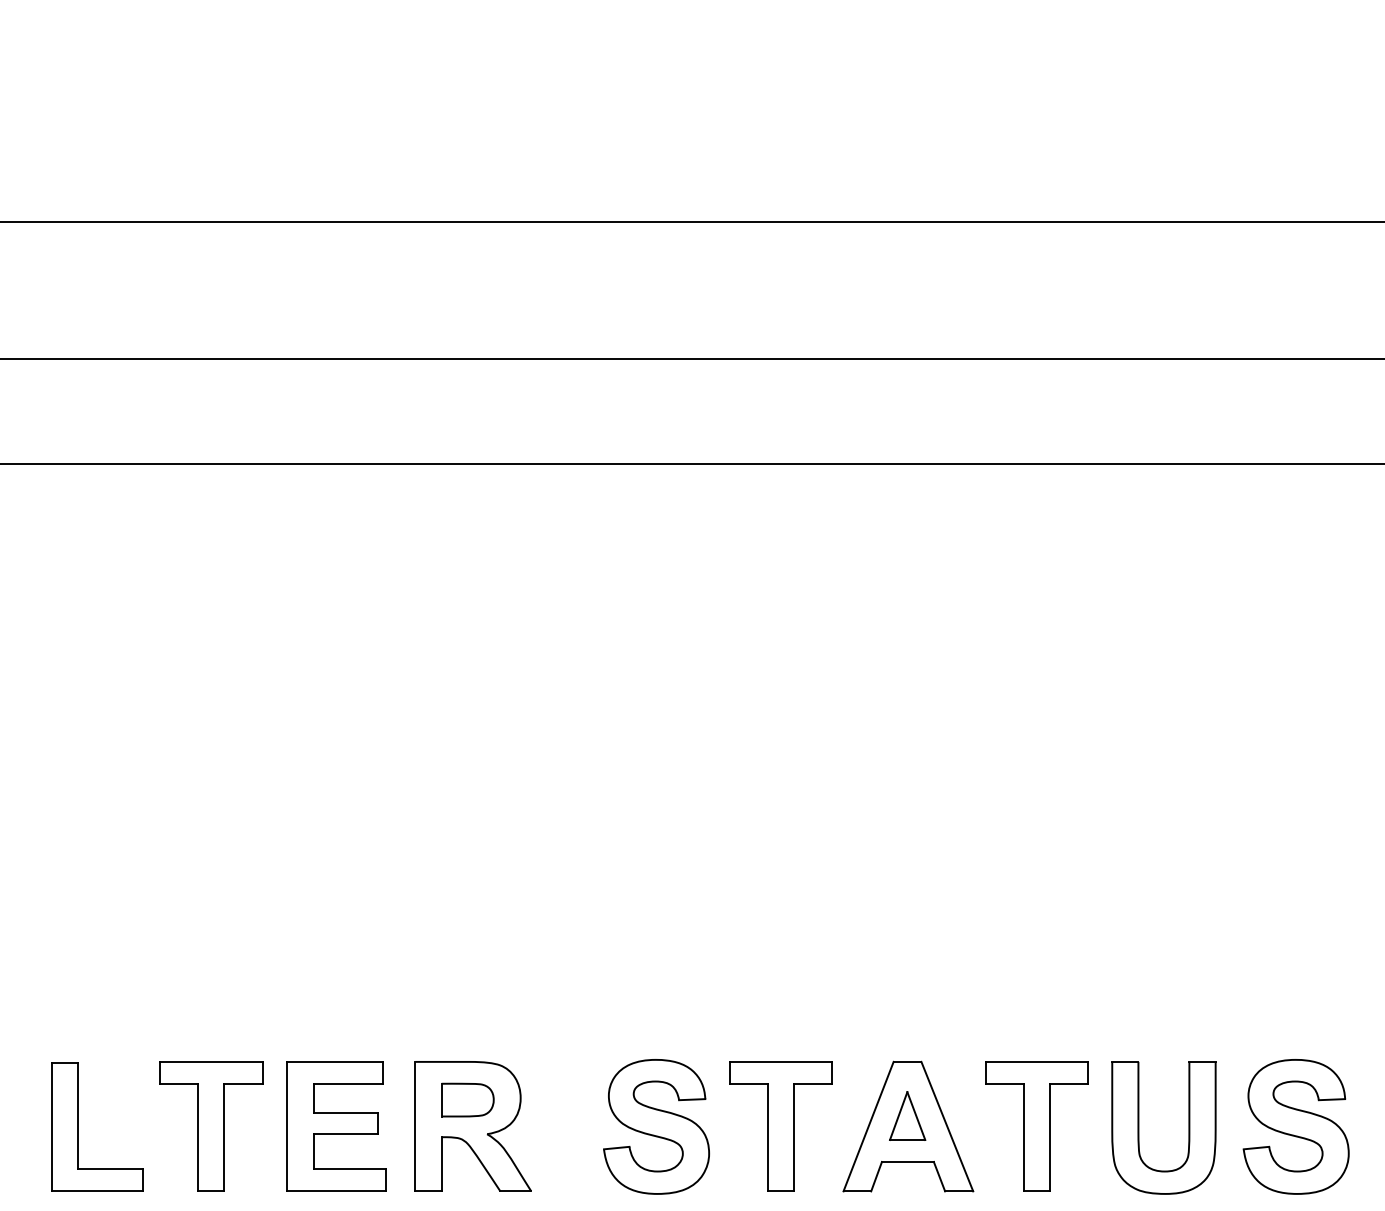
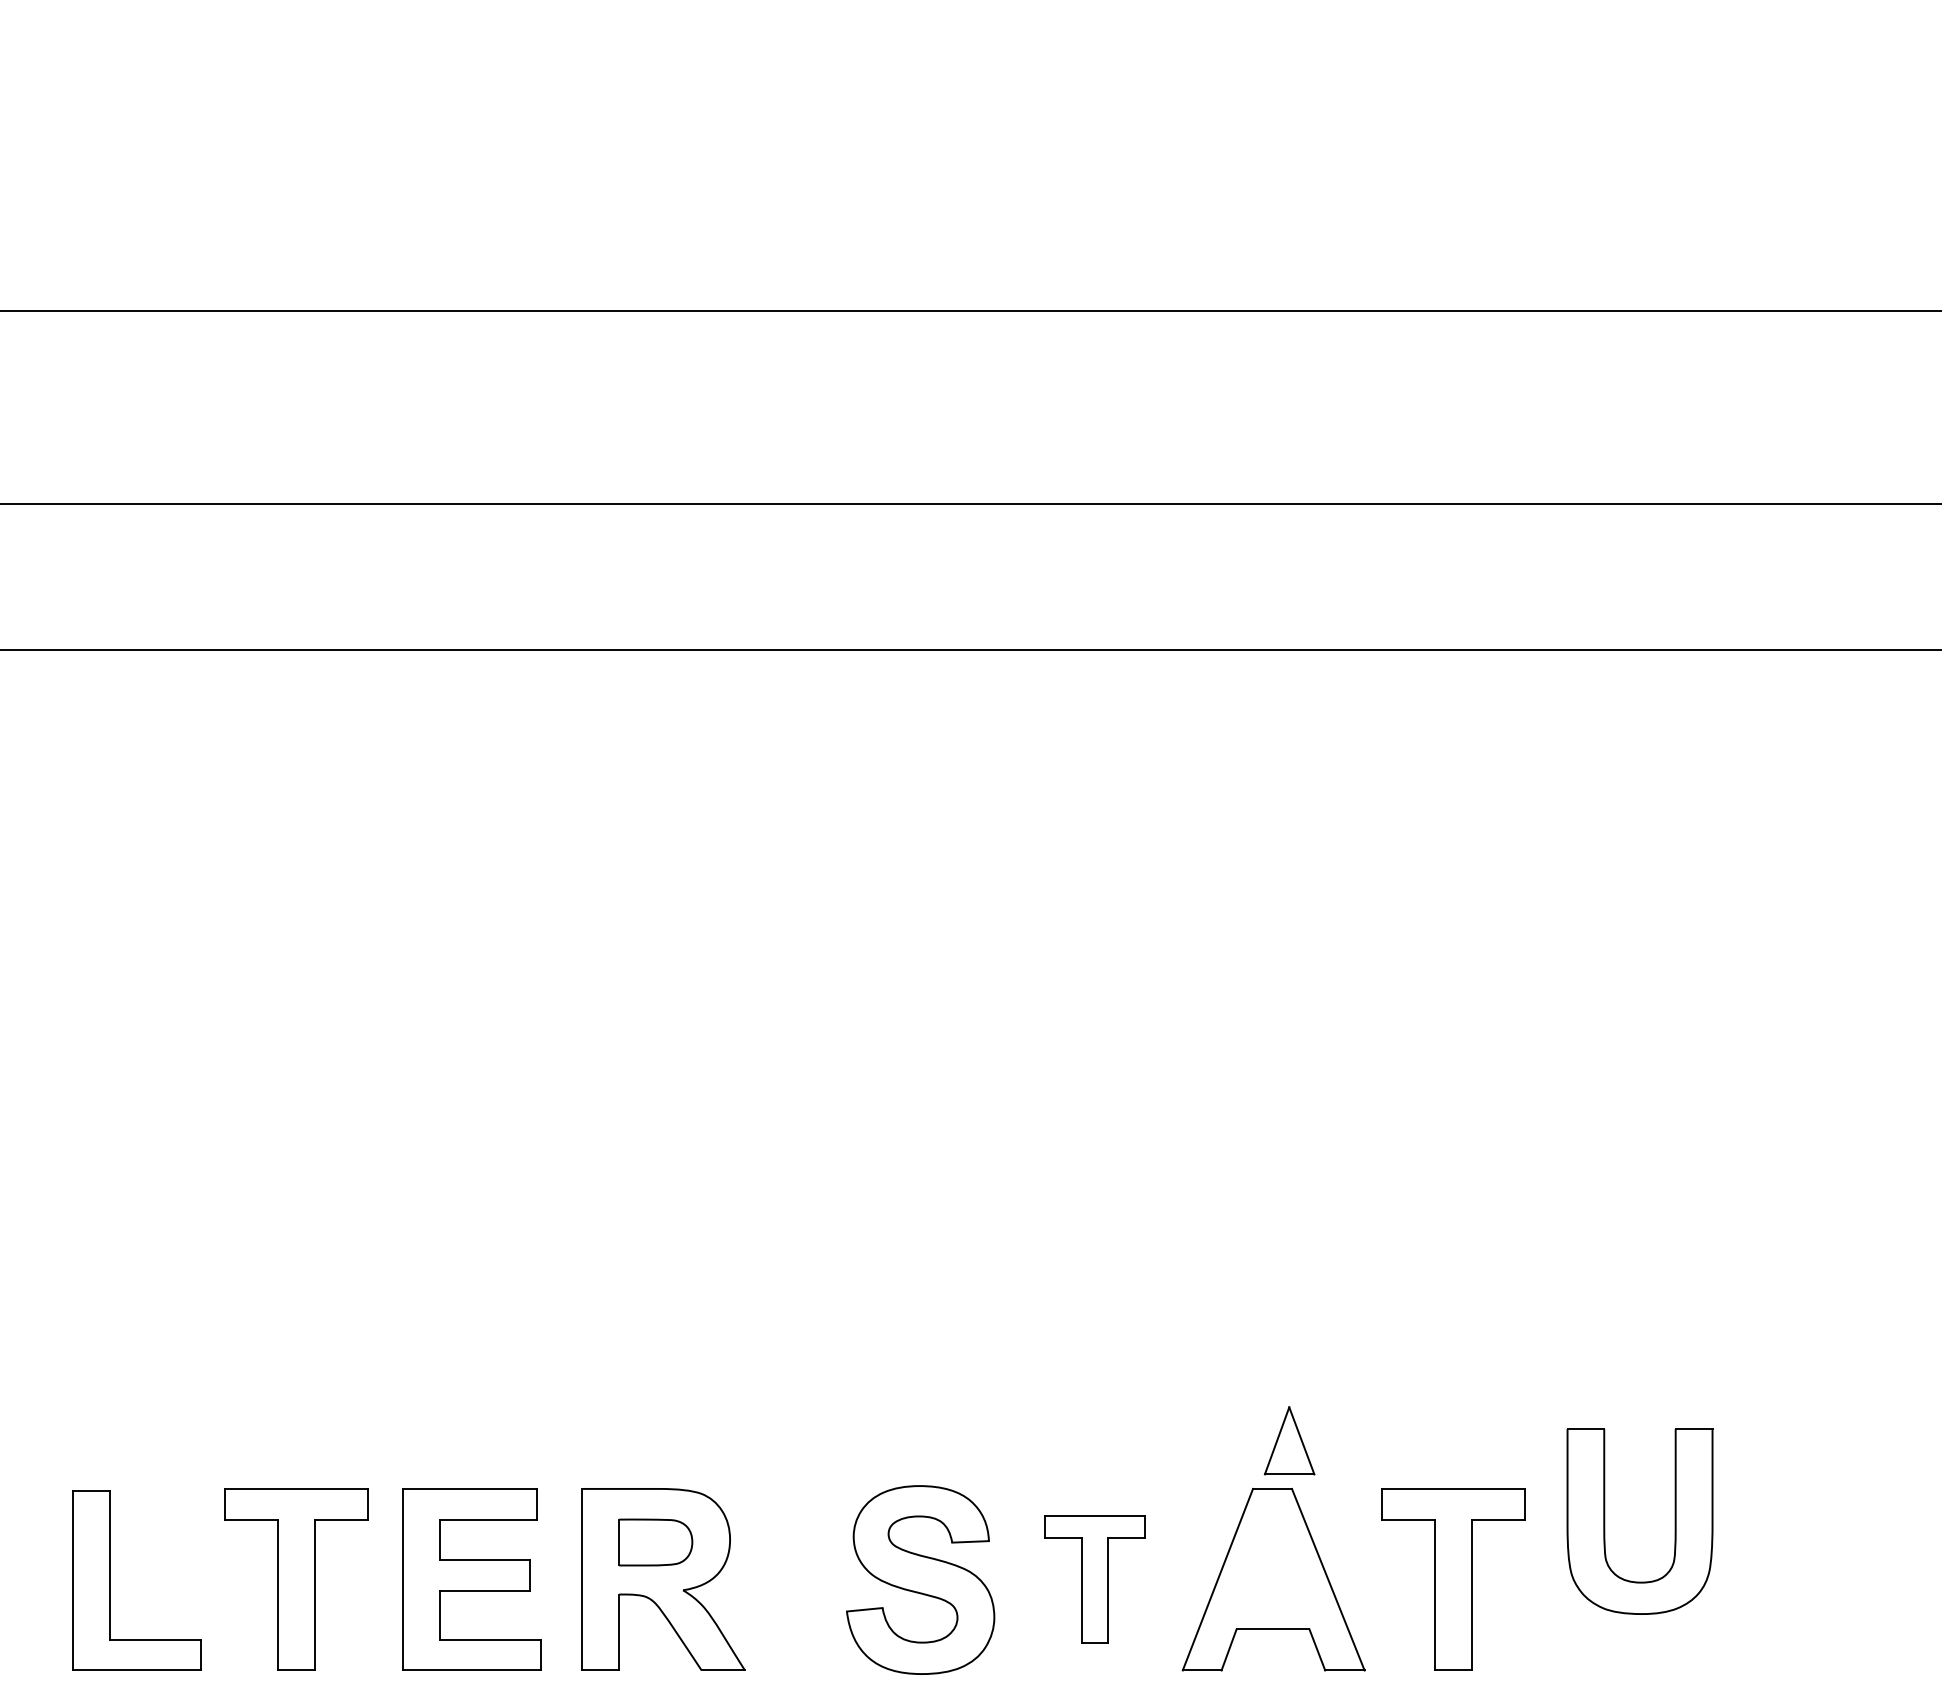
part: (907, 1115) -> (1289, 1440), moved
part: (780, 1126) -> (1094, 1579), size x0.7
part: (1296, 1126) -> (1817, 1579), removed
part: (1139, 1127) -> (1605, 1521), moved

